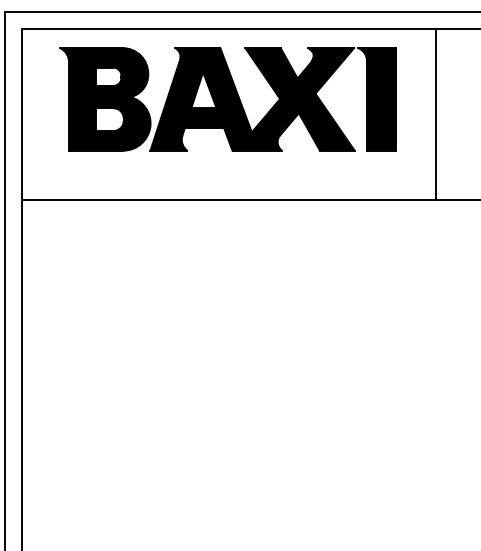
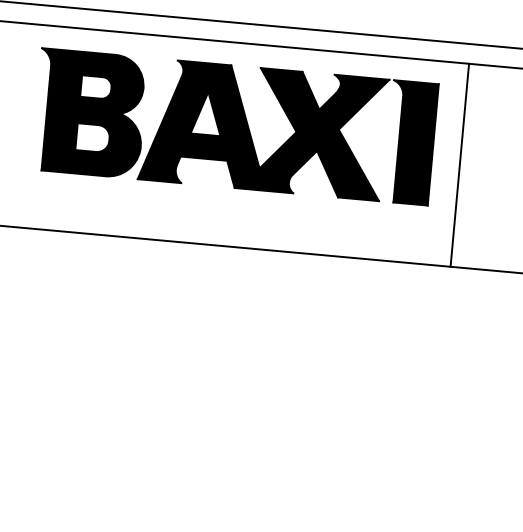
line: (435, 114) -> (459, 165), moved

